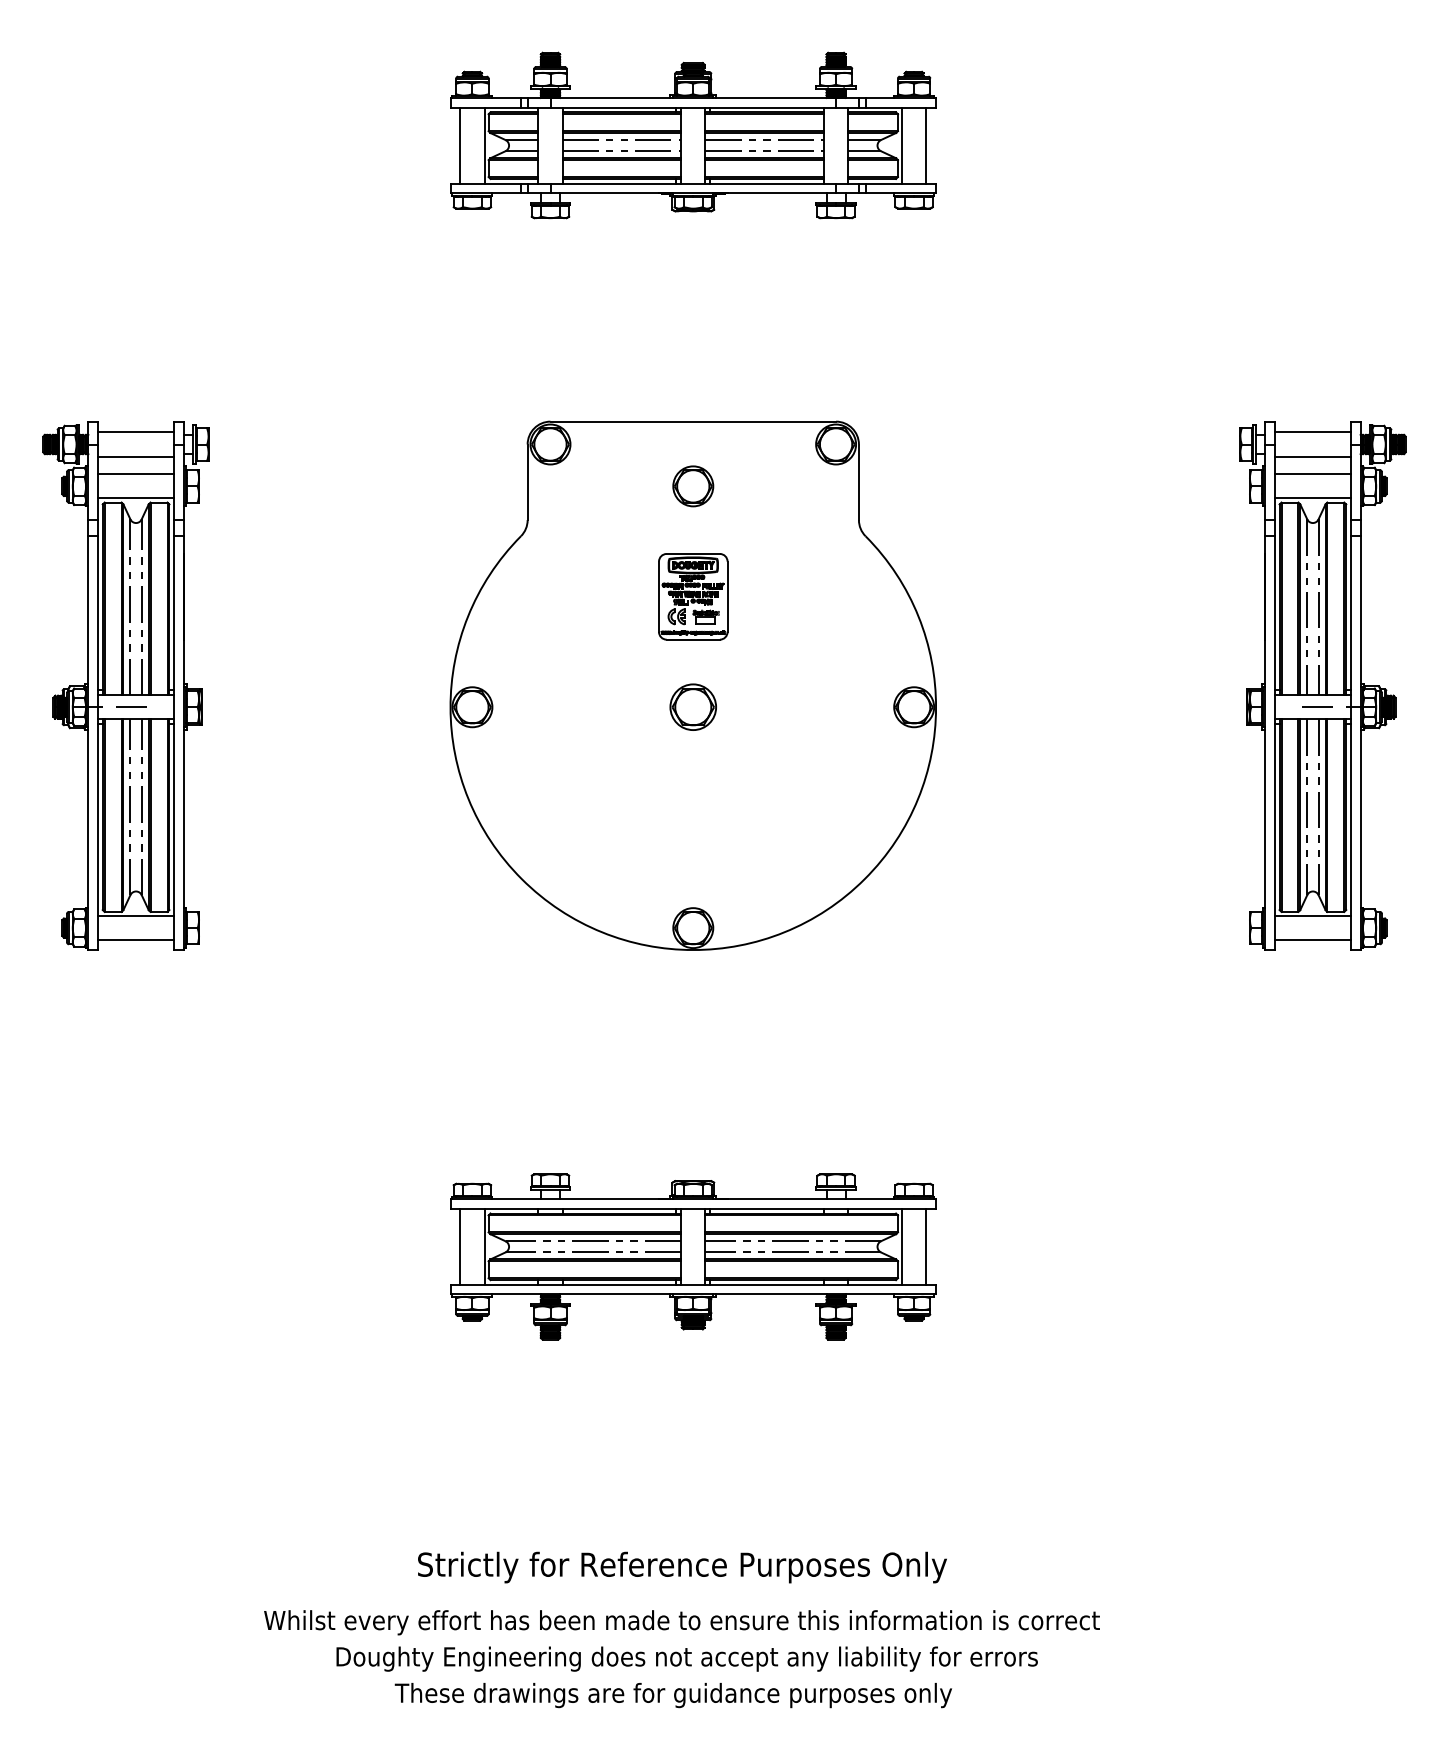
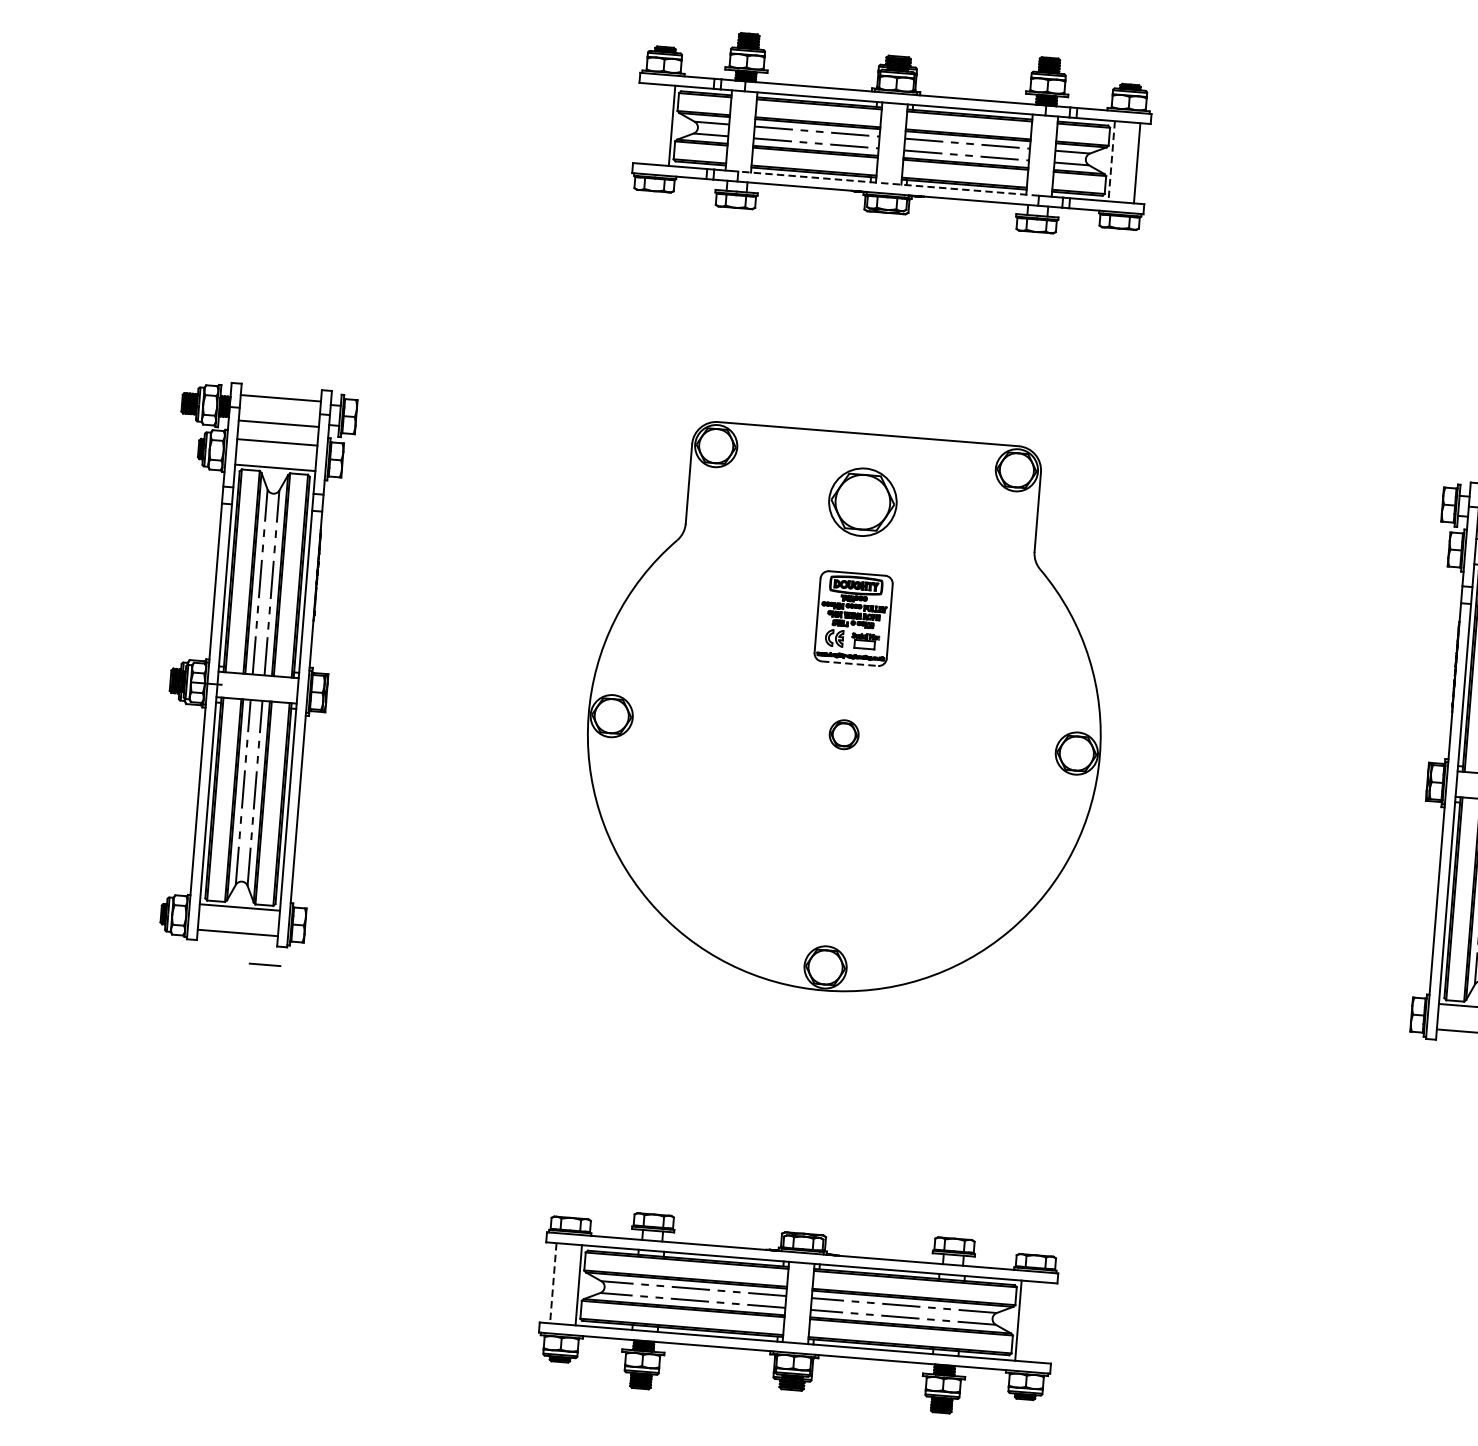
line: (460, 145) -> (646, 123), removed
line: (902, 146) -> (1112, 162), solid -> dashed
line: (693, 183) -> (888, 183), solid -> dashed
part: (693, 486) -> (863, 502), size x1.6
line: (693, 639) -> (850, 663), solid -> dashed
line: (131, 706) -> (265, 964), moved
part: (692, 706) -> (843, 734), size x0.6
line: (926, 1246) -> (1044, 1322), removed
line: (460, 1247) -> (553, 1283), solid -> dashed

